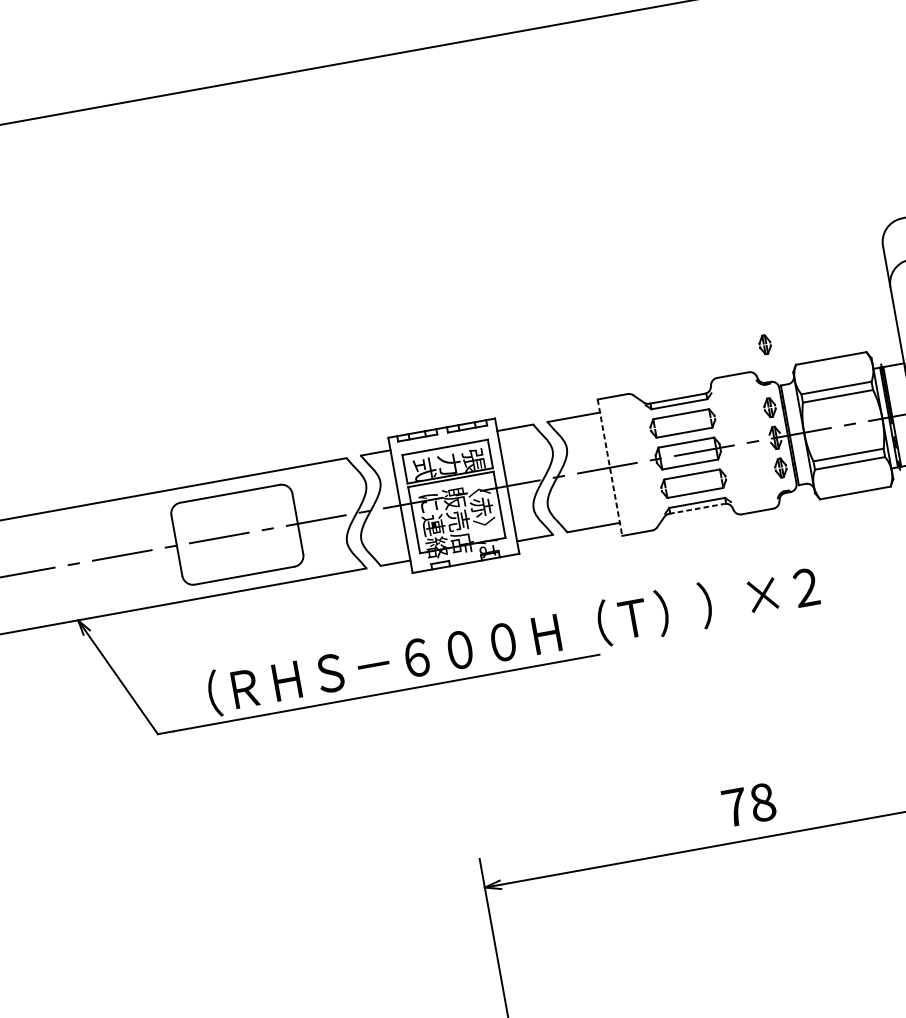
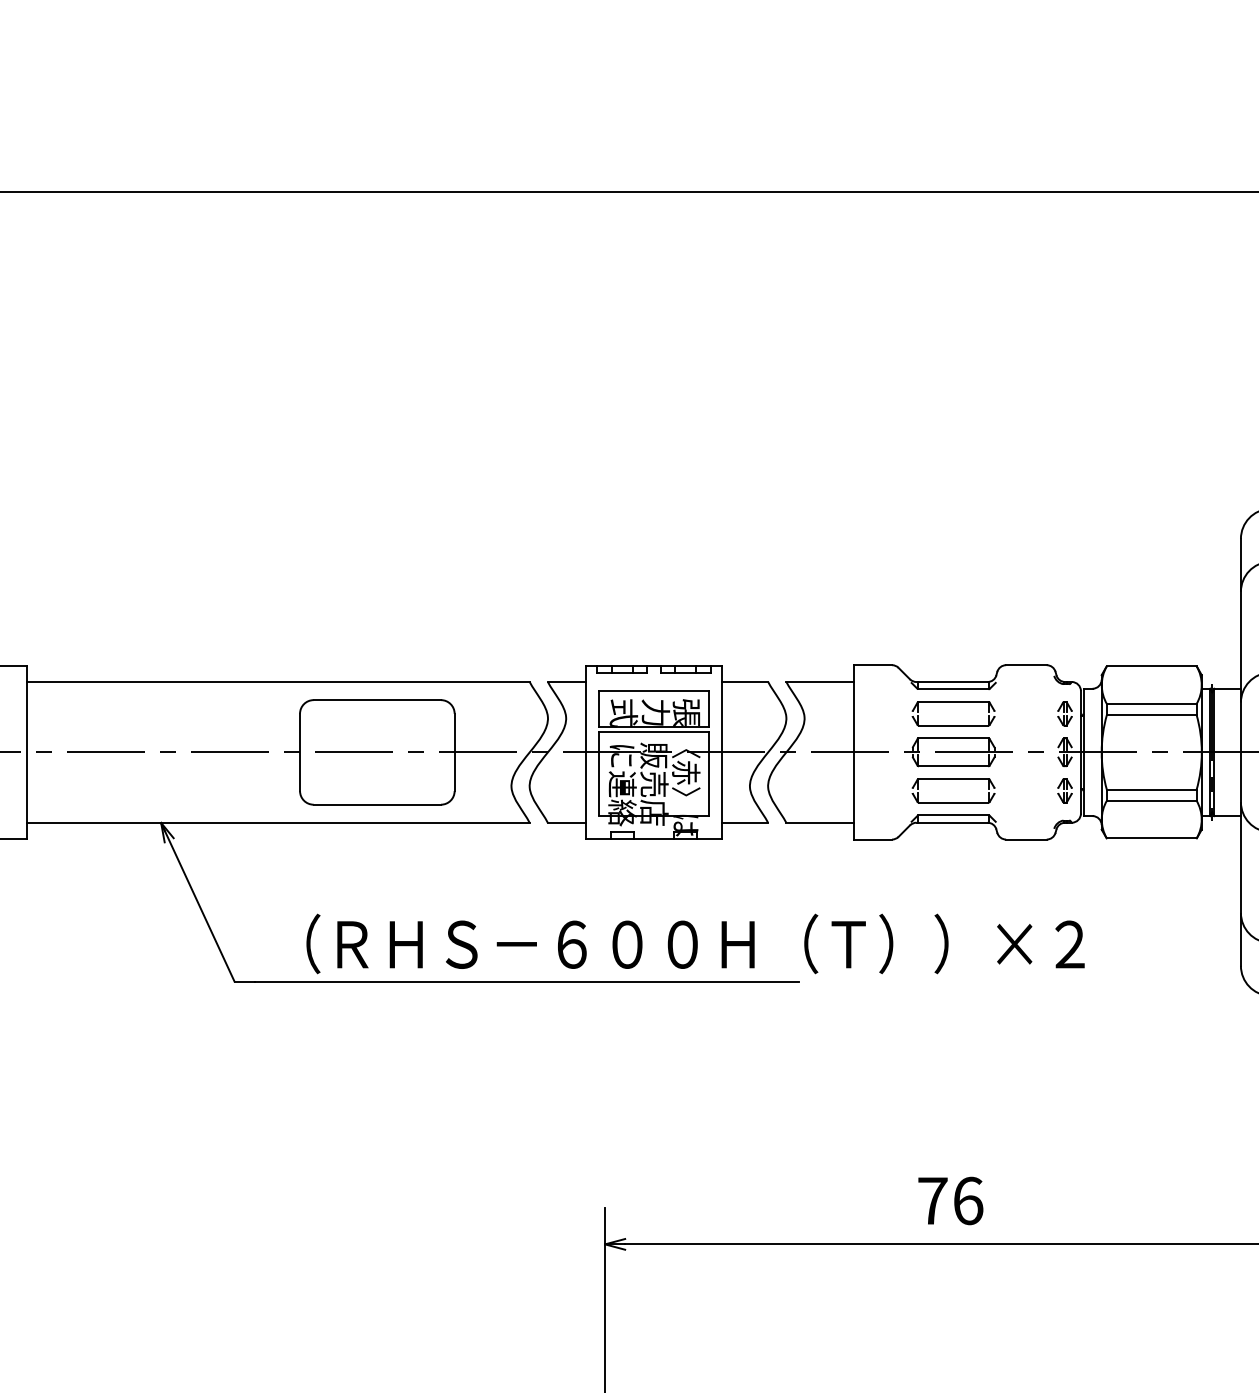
part: (764, 344) -> (1072, 634), removed
line: (609, 467) -> (853, 752), dashed -> solid
line: (697, 508) -> (952, 822), dashed -> solid
text: (762, 802) -> (968, 1200), 78 -> 76

